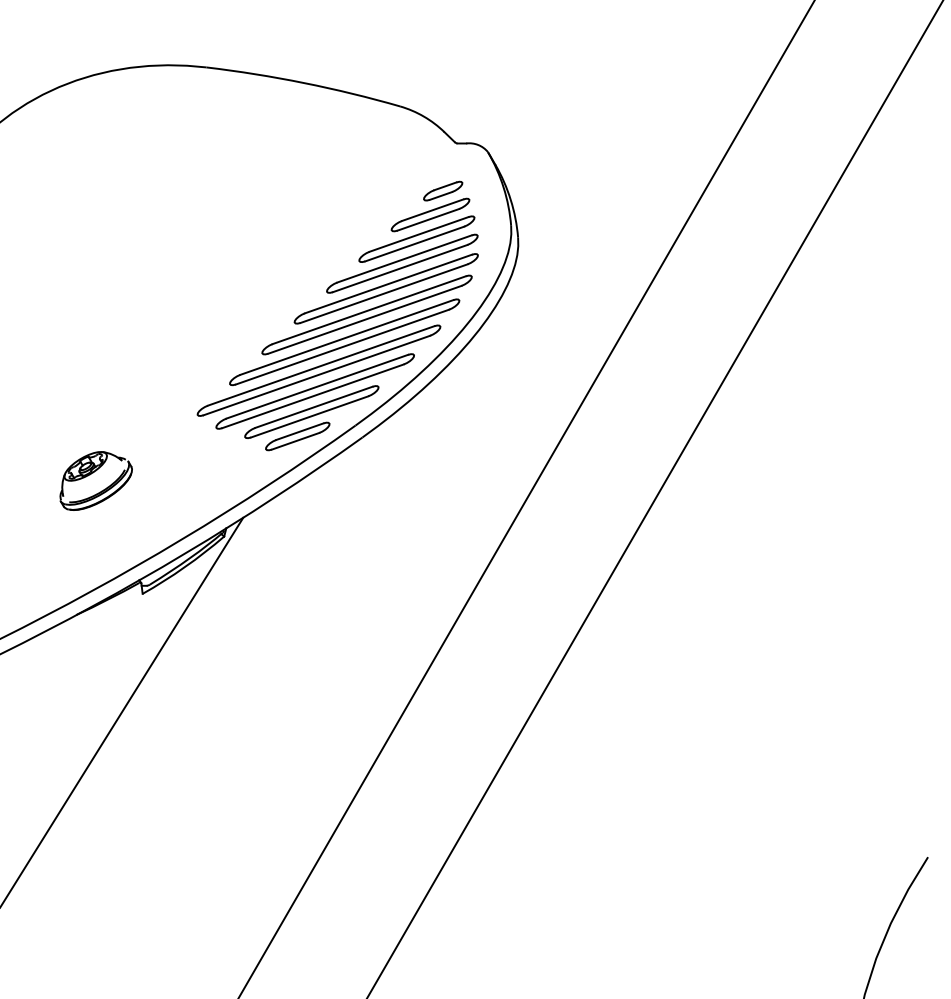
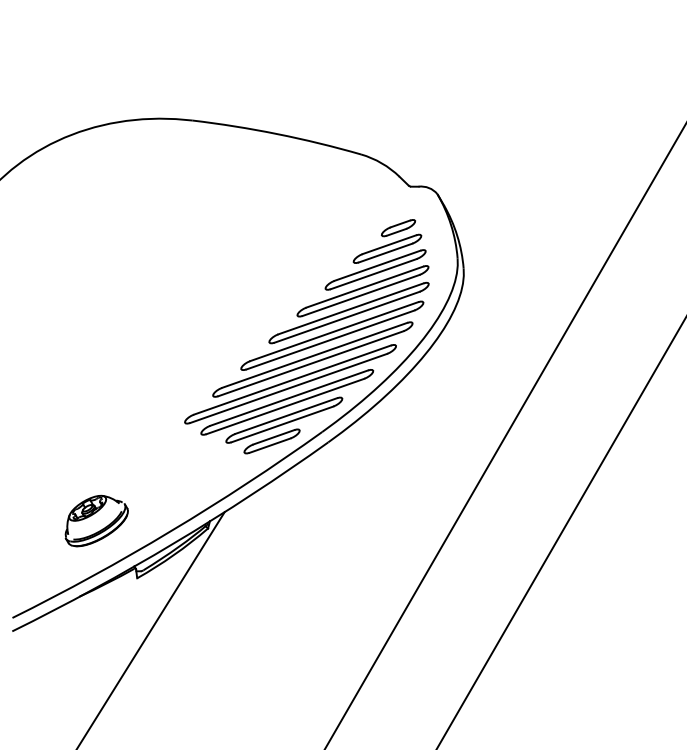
part: (90, 475) -> (91, 516), moved

